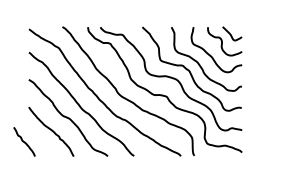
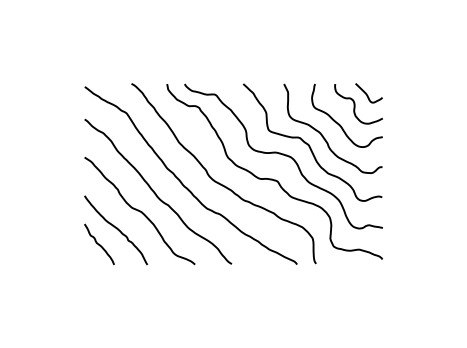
curve: (24, 141) -> (99, 244), moved

